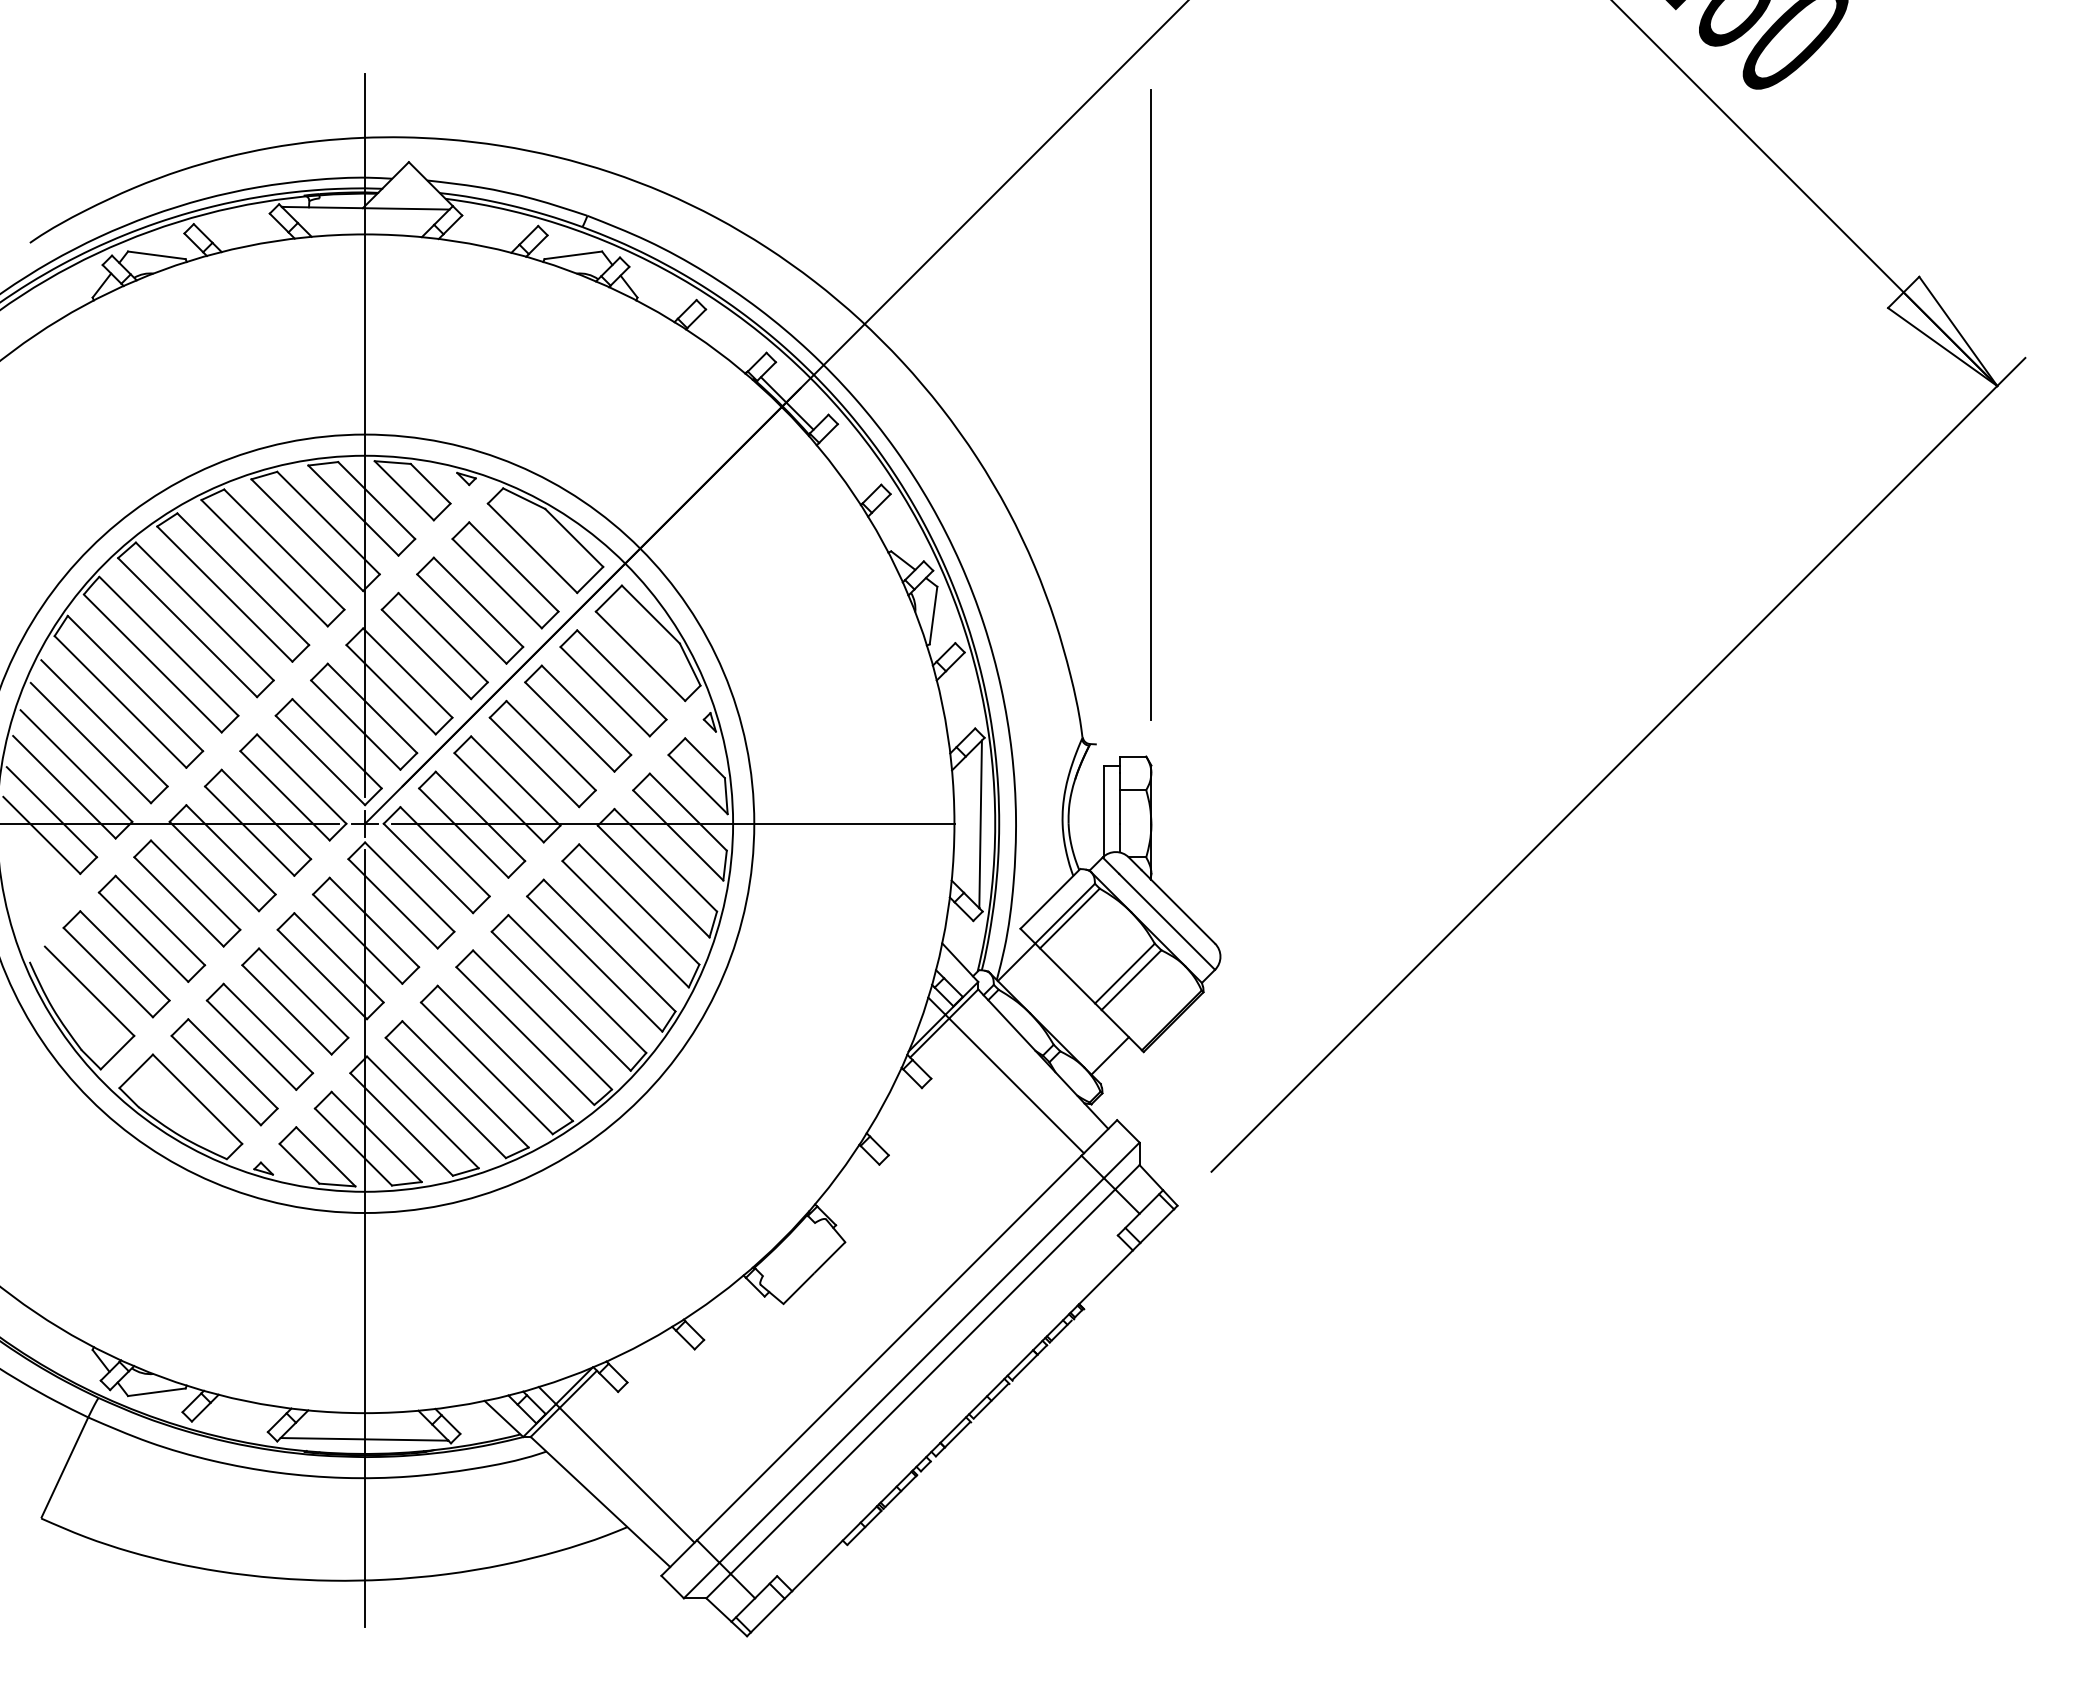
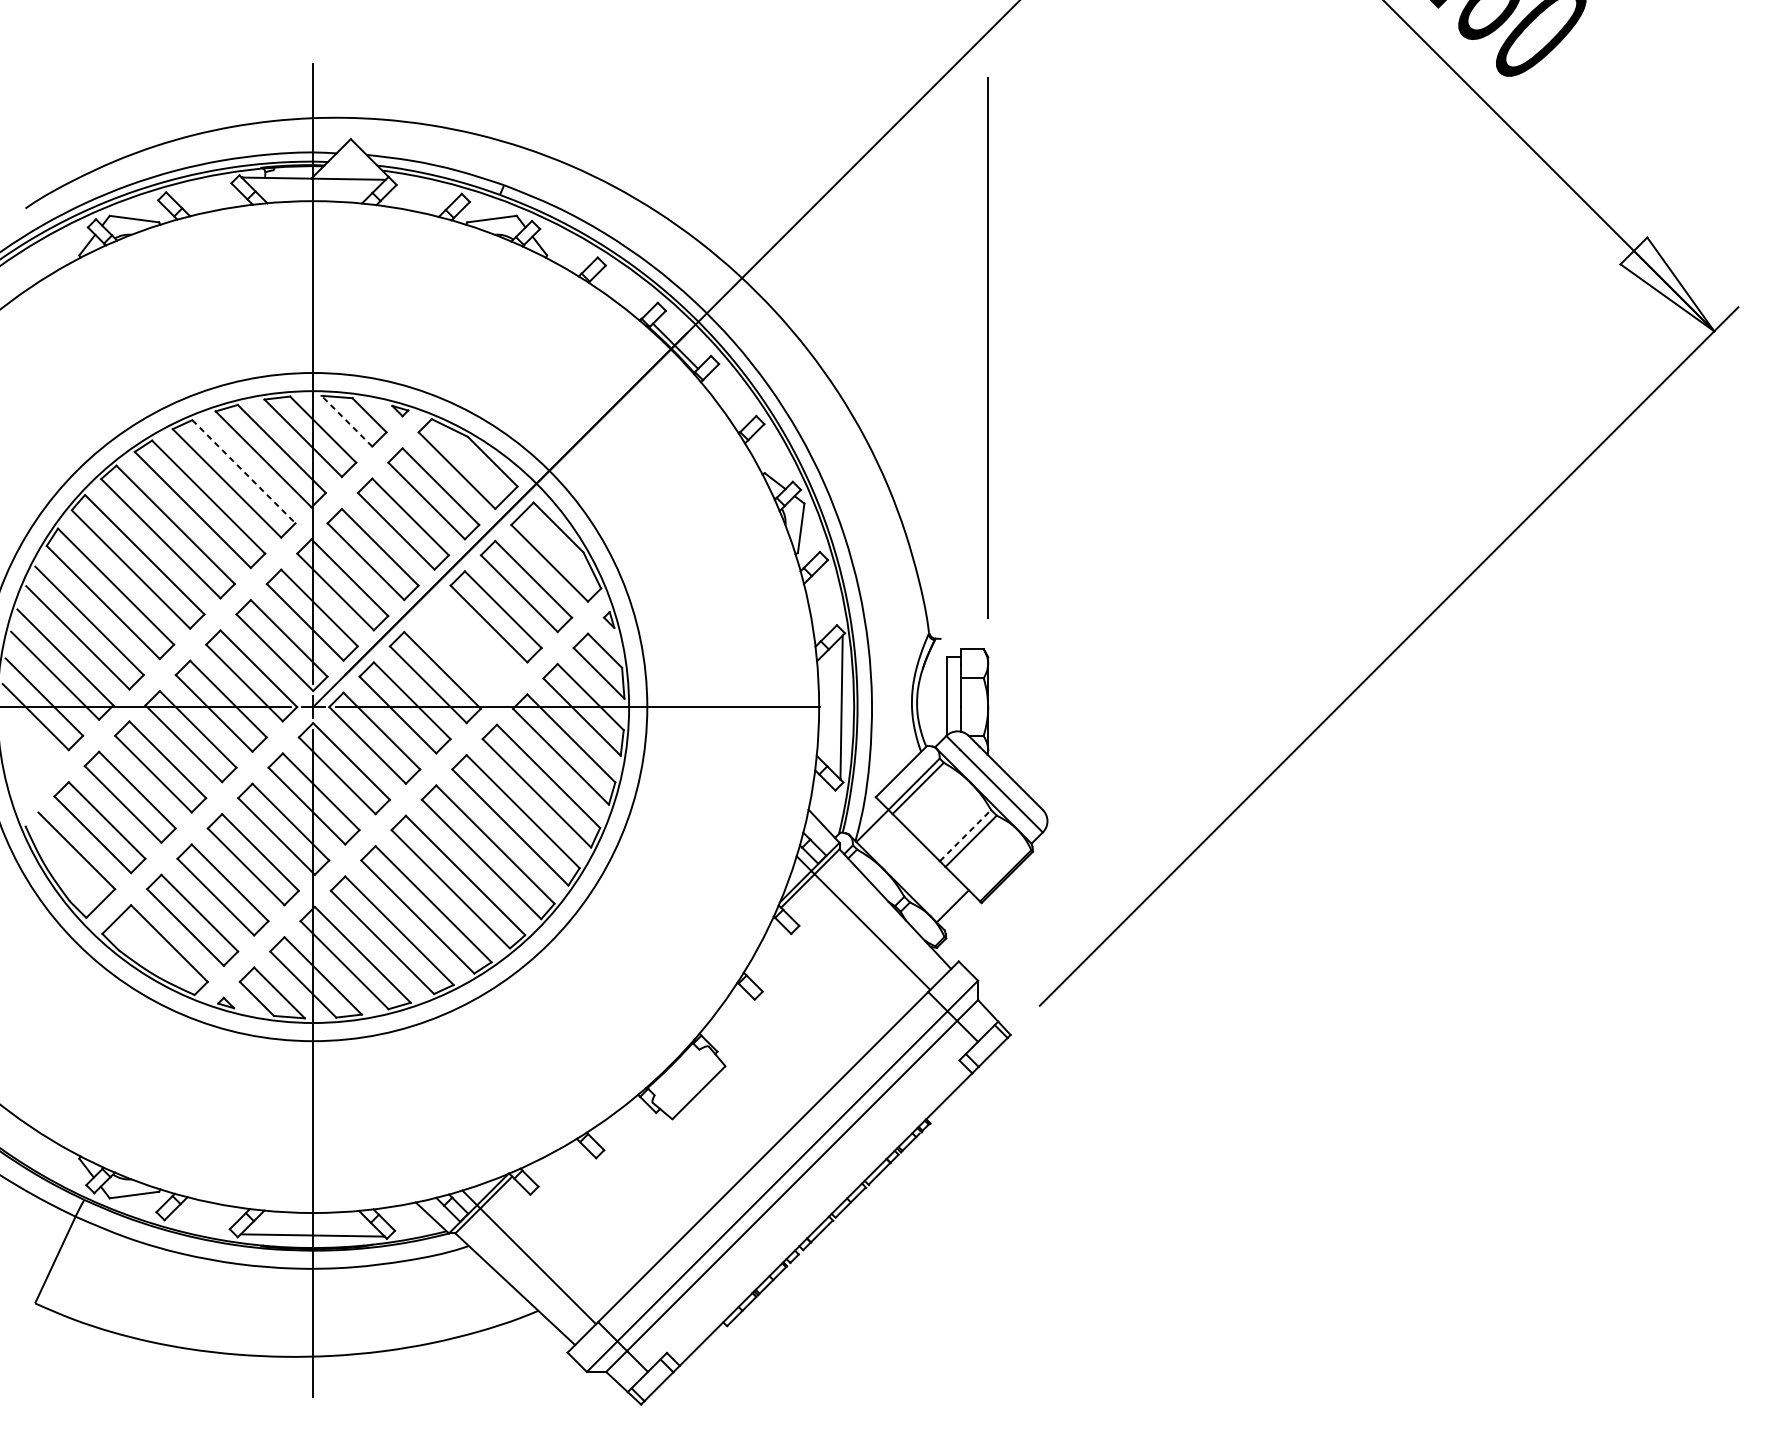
line: (404, 490) -> (347, 420), solid -> dashed
line: (284, 549) -> (244, 471), solid -> dashed
part: (542, 753) -> (465, 646), removed
line: (1125, 973) -> (965, 835), solid -> dashed

